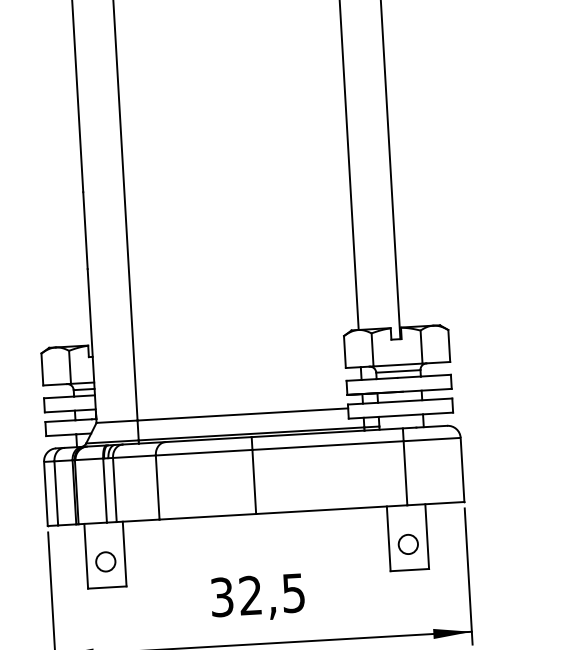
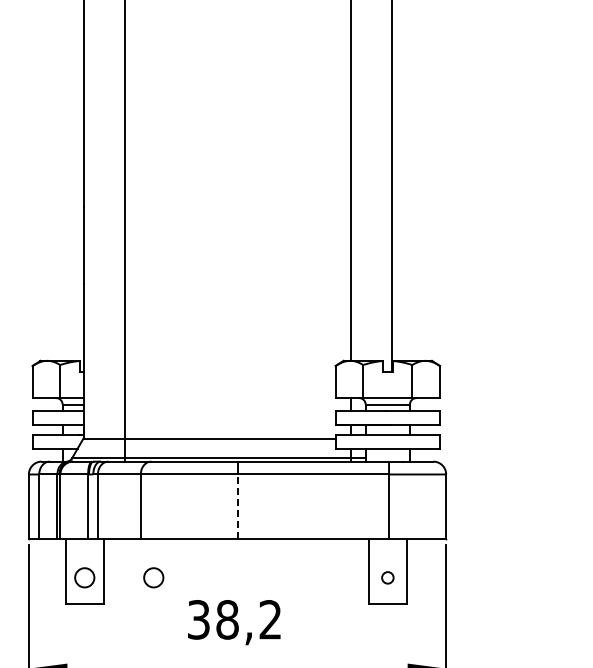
line: (254, 481) -> (237, 506), solid -> dashed
circle: (408, 544) -> (387, 577), size x0.6
circle: (174, 557) -> (153, 577), added
text: (271, 594) -> (248, 619), 32,5 -> 38,2

